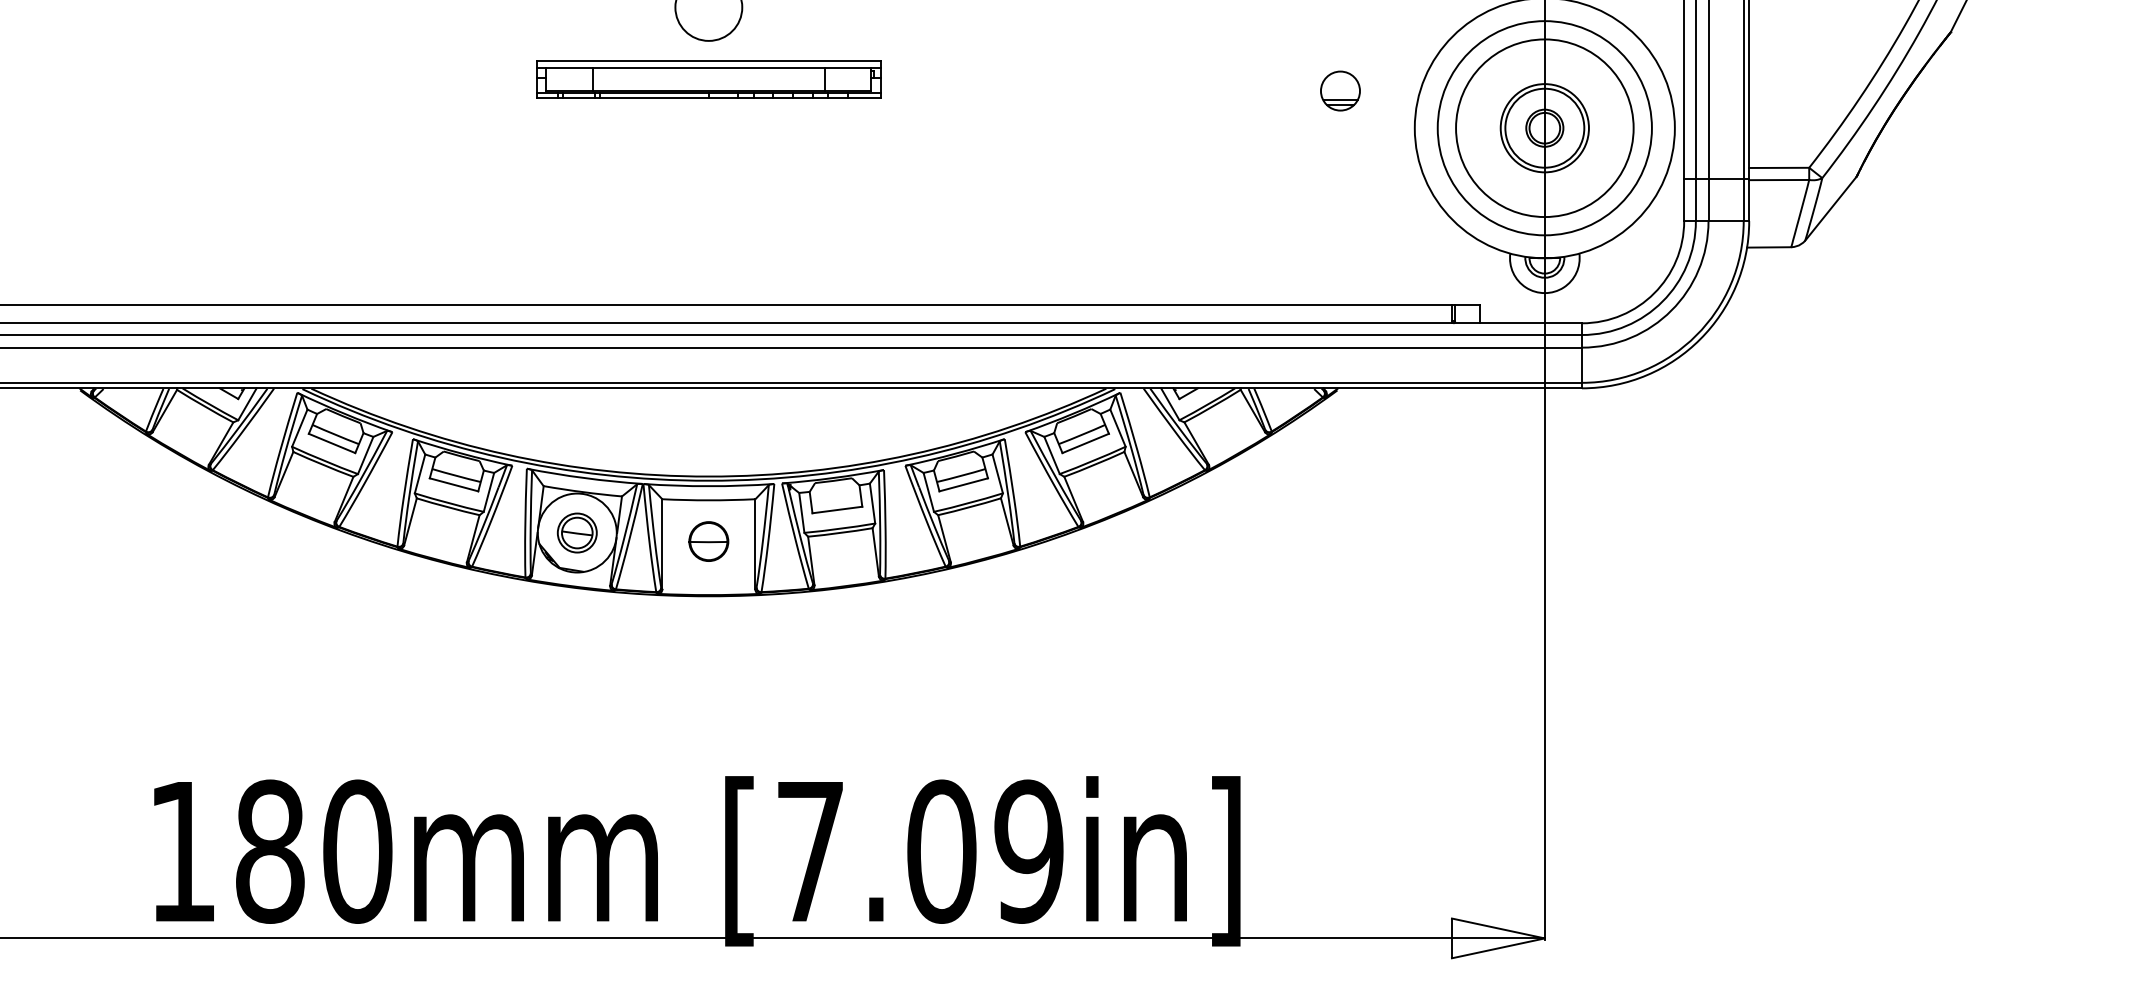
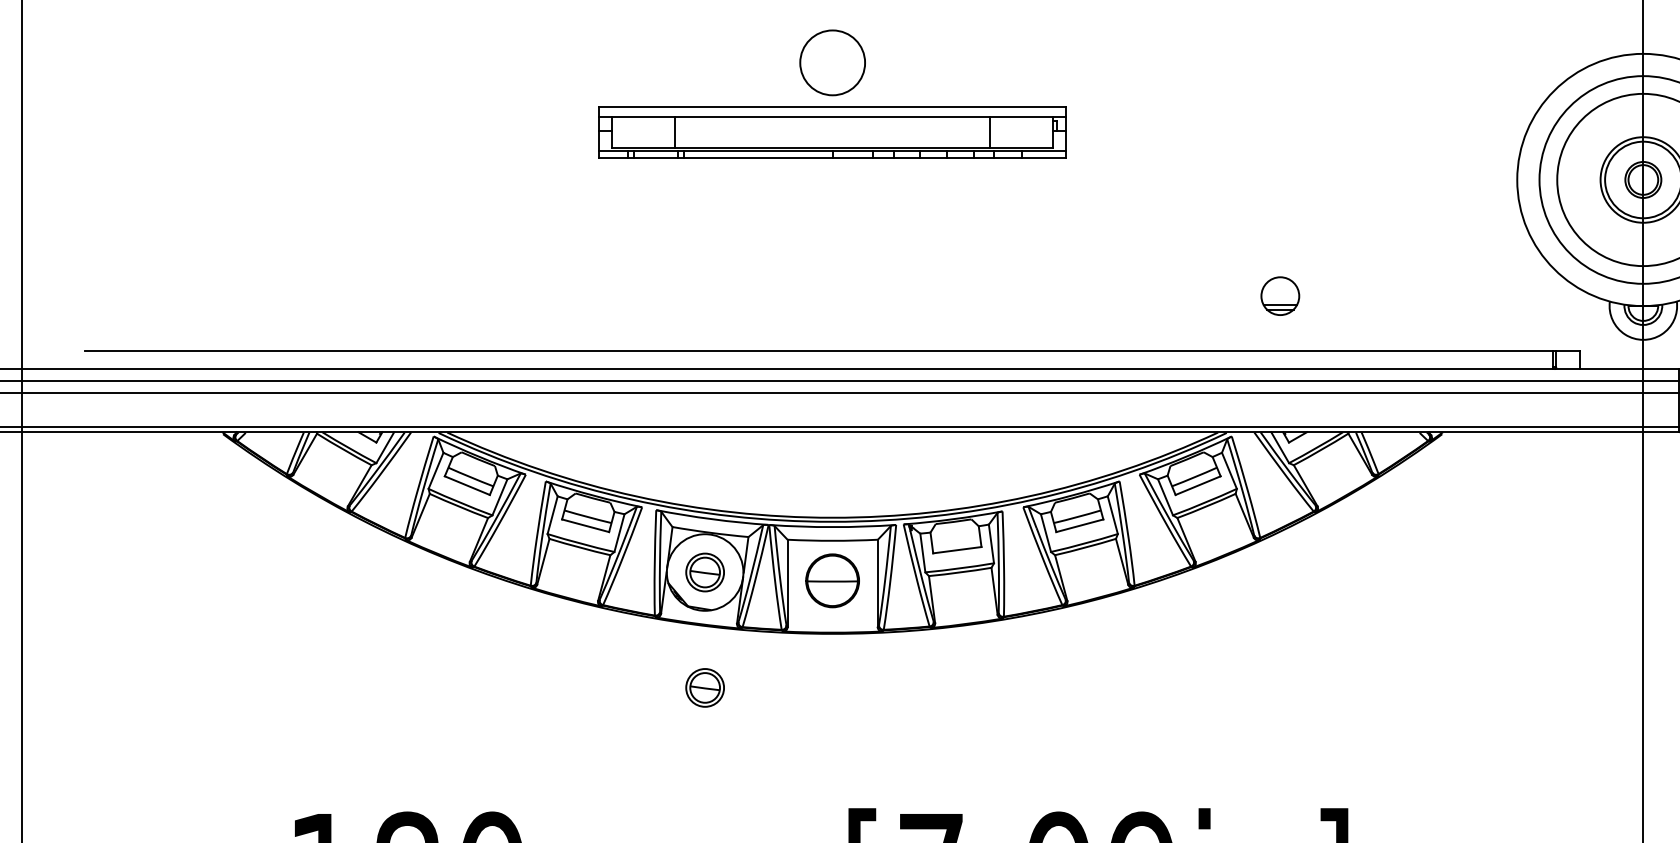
part: (708, 79) -> (832, 132), size x1.4
part: (1340, 90) -> (1280, 295), moved
part: (708, 541) -> (832, 580), size x1.4
part: (576, 651) -> (704, 687), added

